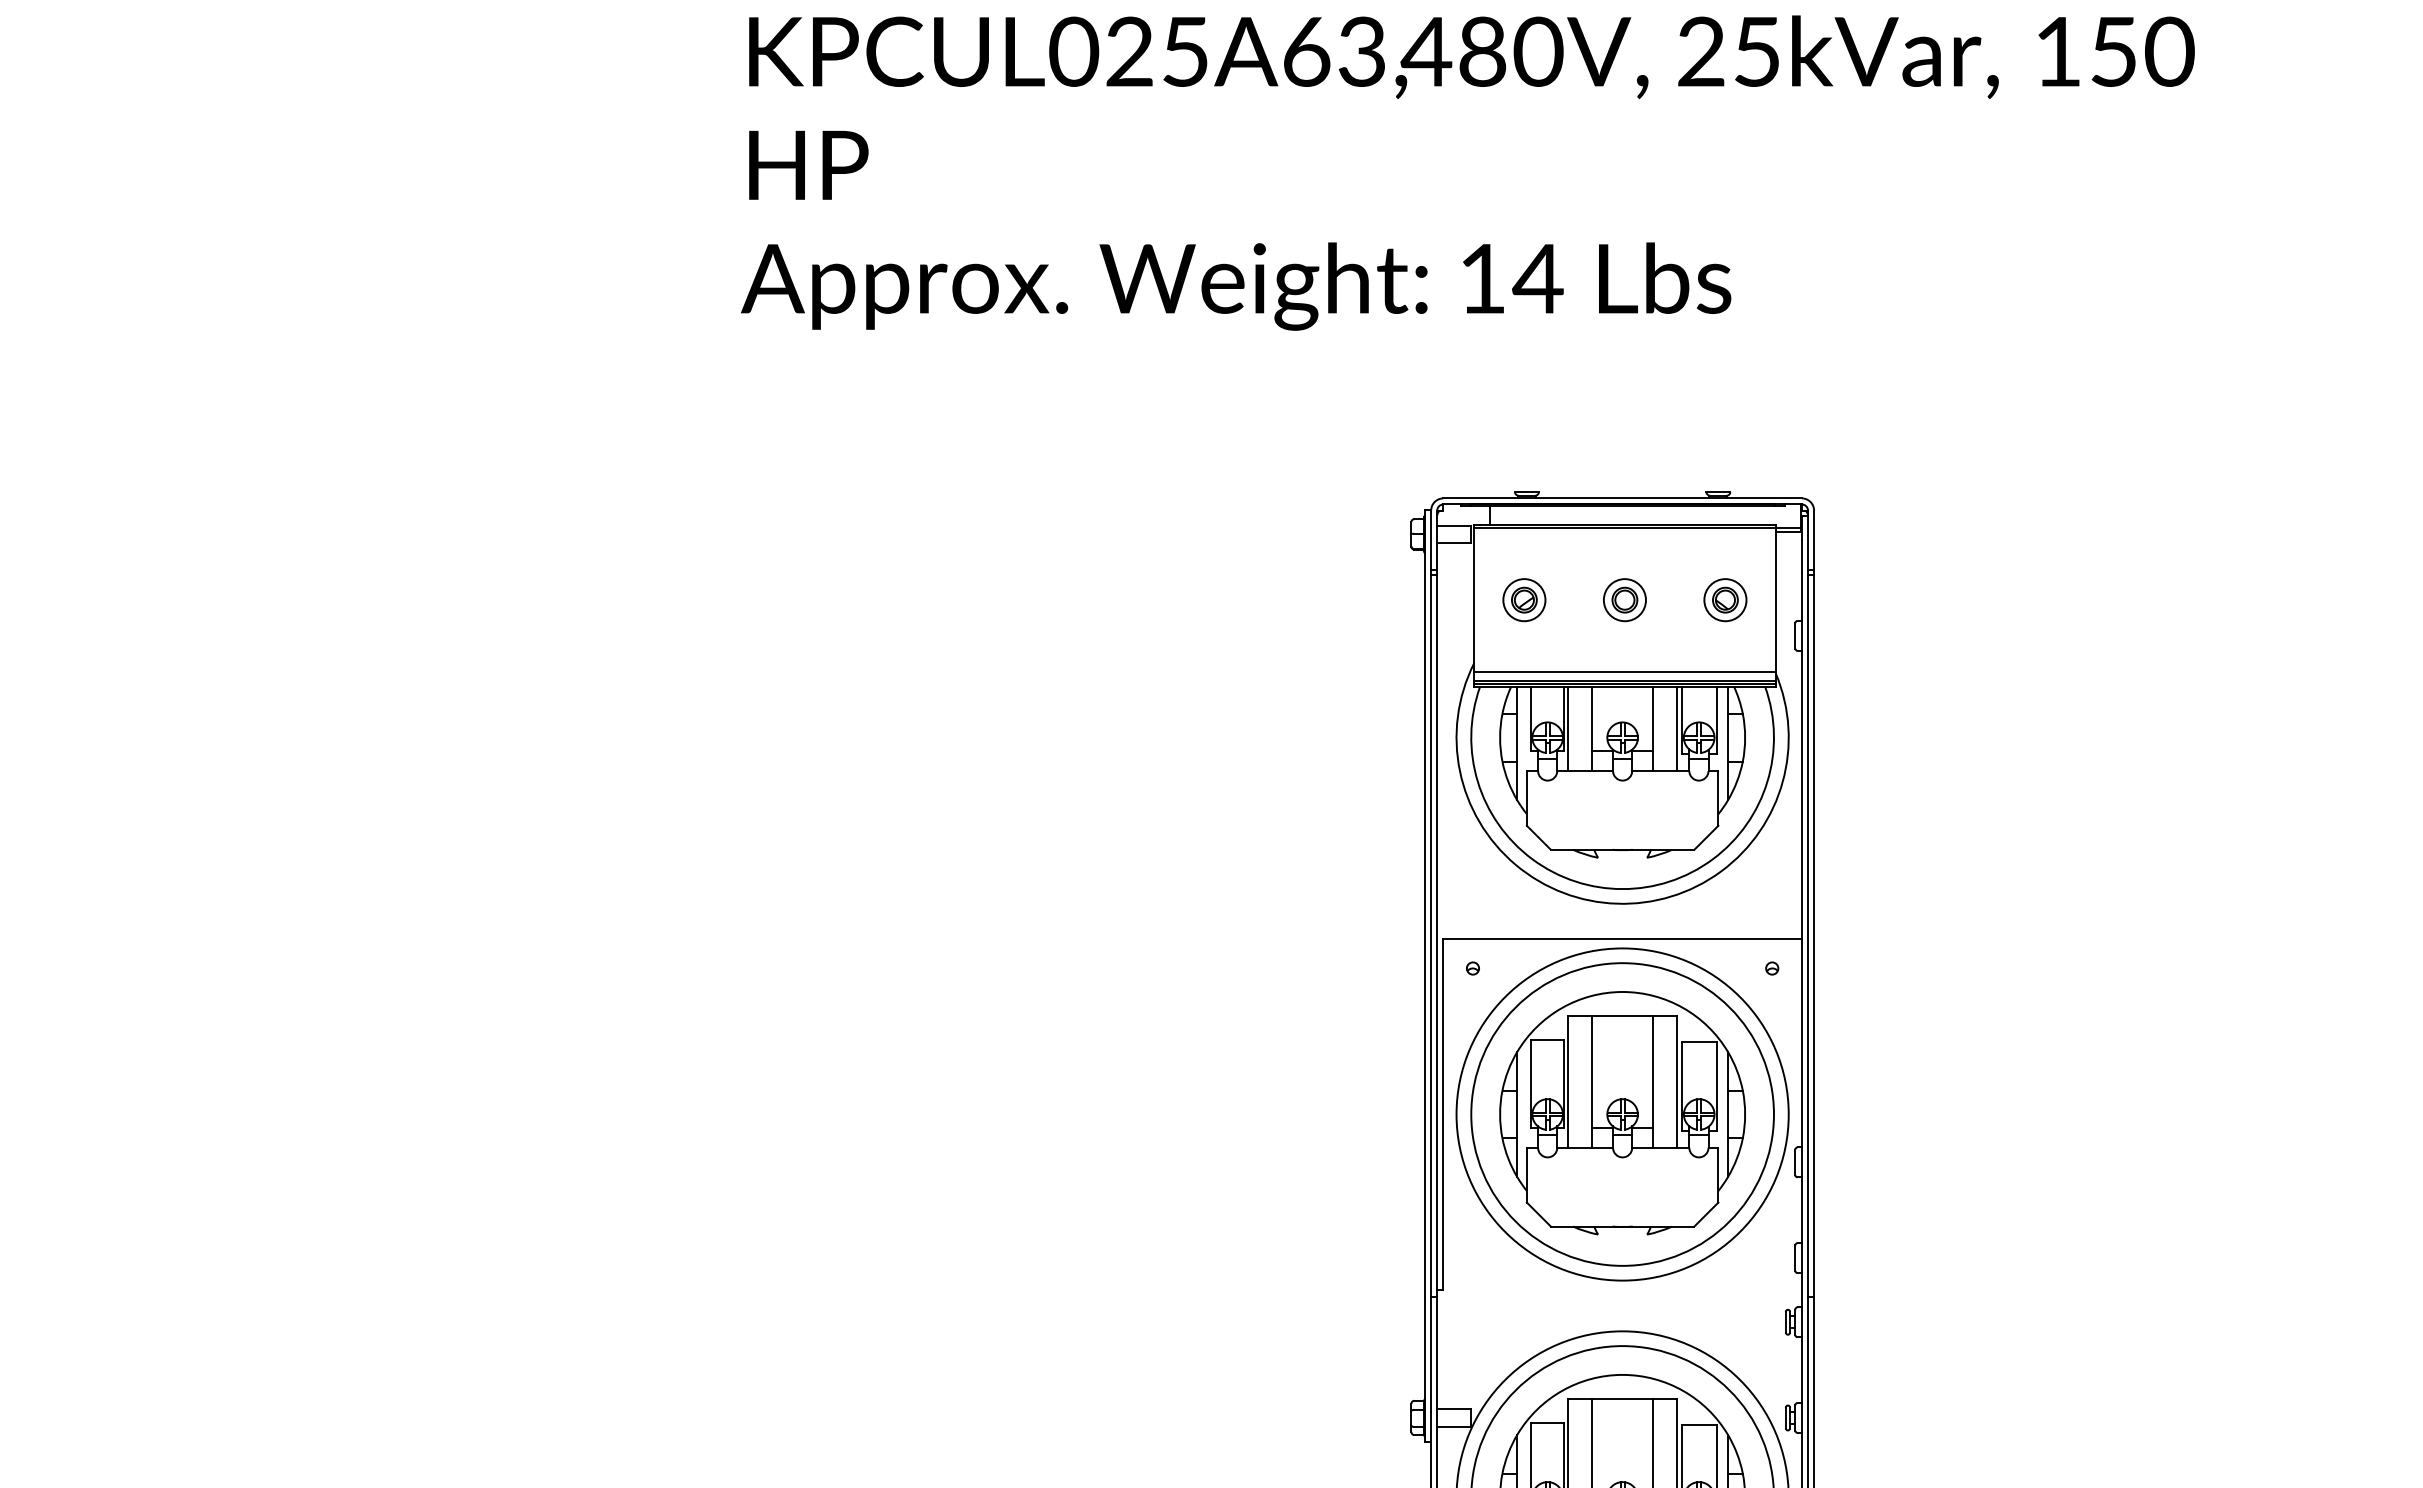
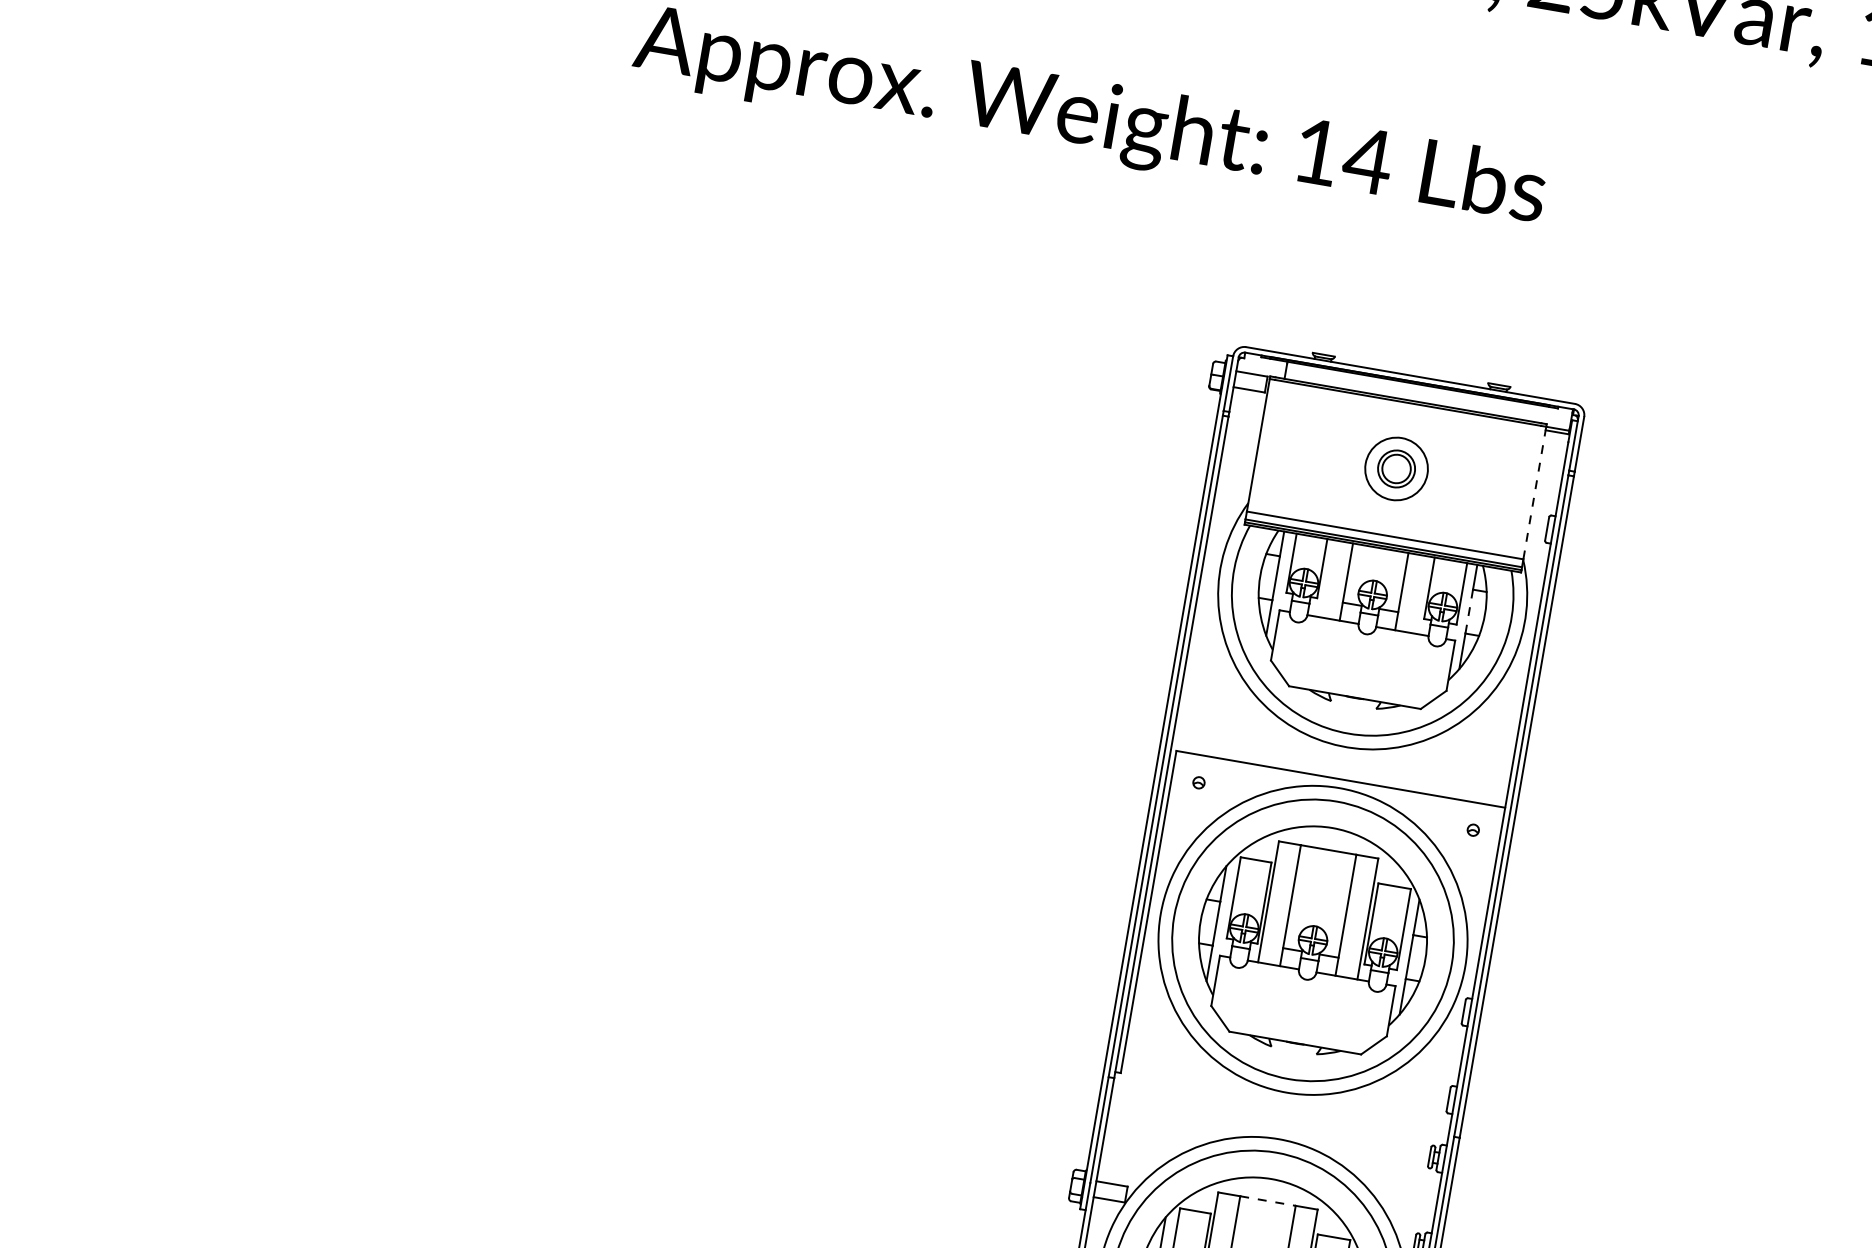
line: (1775, 599) -> (1534, 492), solid -> dashed
part: (1524, 600) -> (1304, 453), removed
part: (1624, 600) -> (1396, 469), size x1.6
part: (1725, 600) -> (1488, 485), removed
line: (1568, 728) -> (1324, 577), removed
line: (1676, 728) -> (1423, 594), removed
line: (1727, 737) -> (1468, 611), solid -> dashed
line: (1623, 1398) -> (1268, 1200), solid -> dashed

